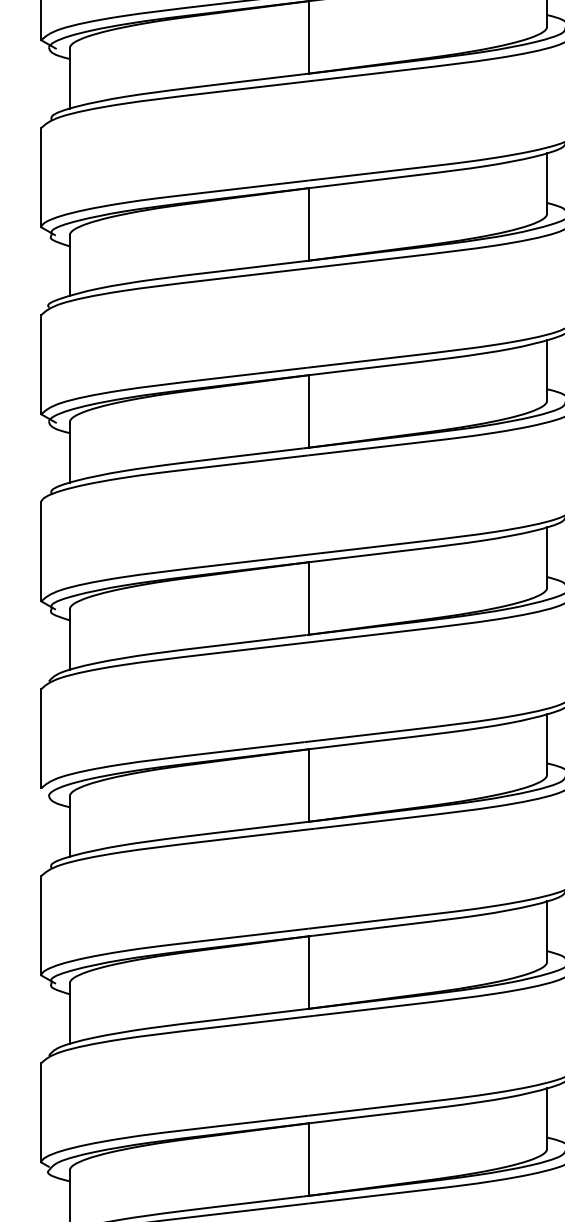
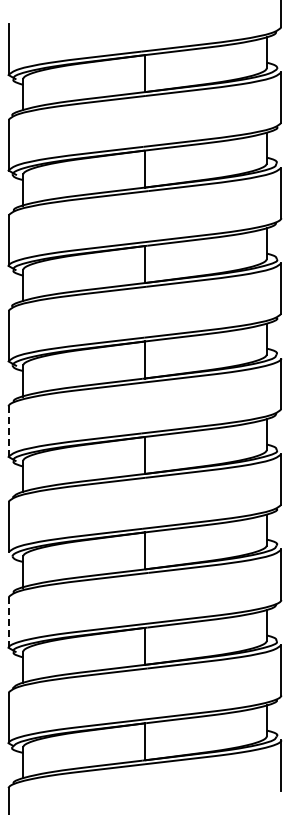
line: (41, 553) -> (8, 432), solid -> dashed
line: (41, 927) -> (8, 623), solid -> dashed

